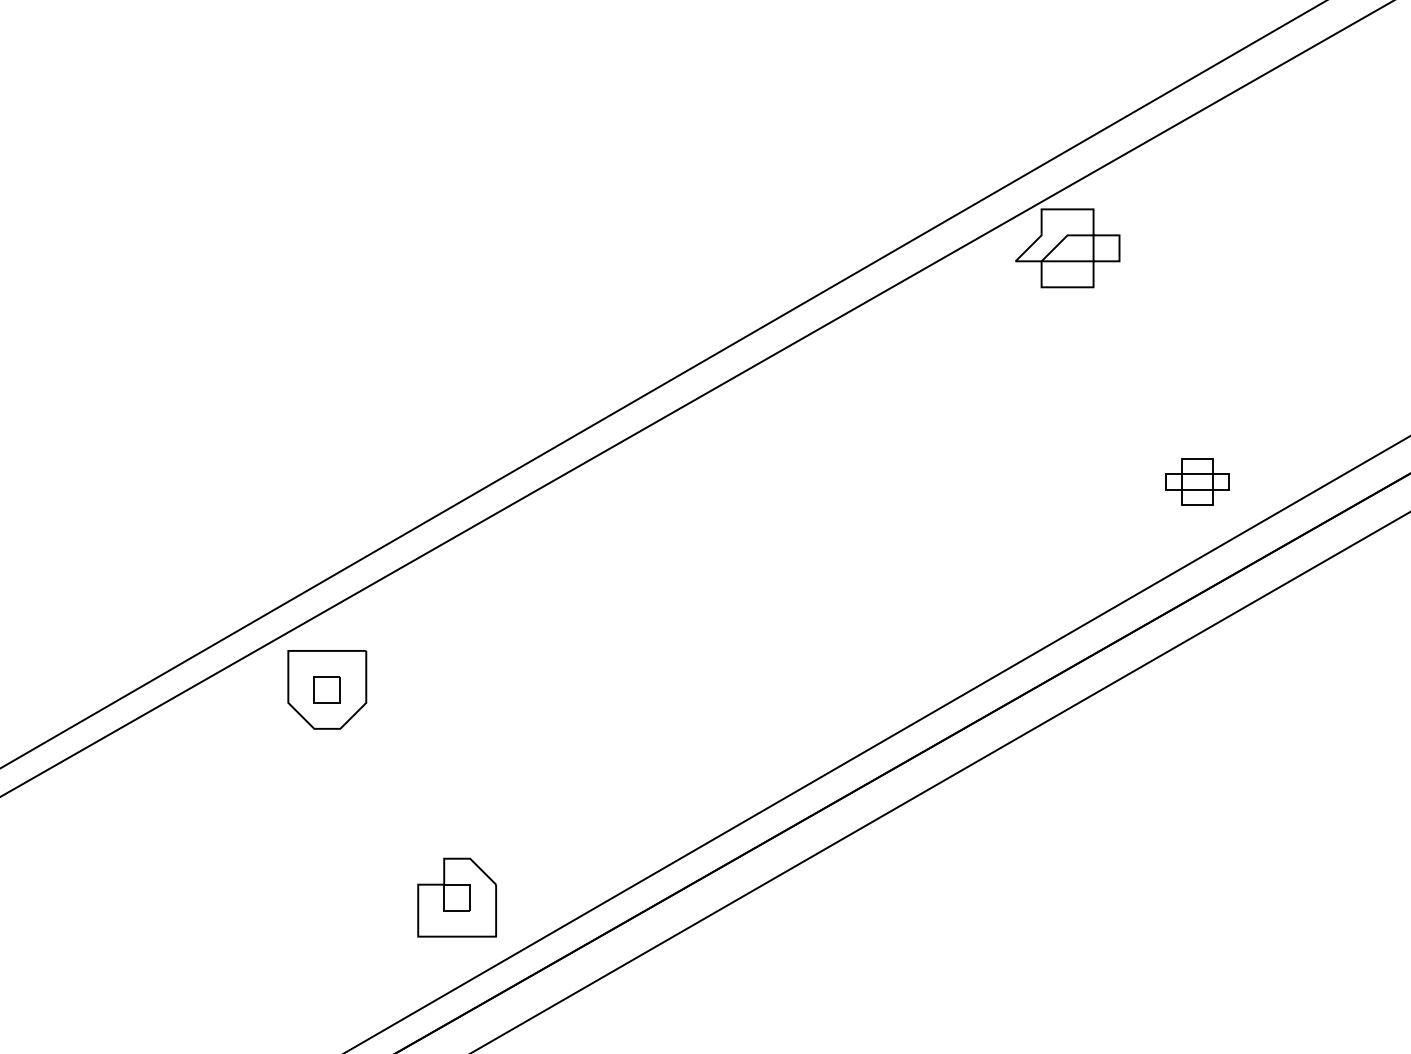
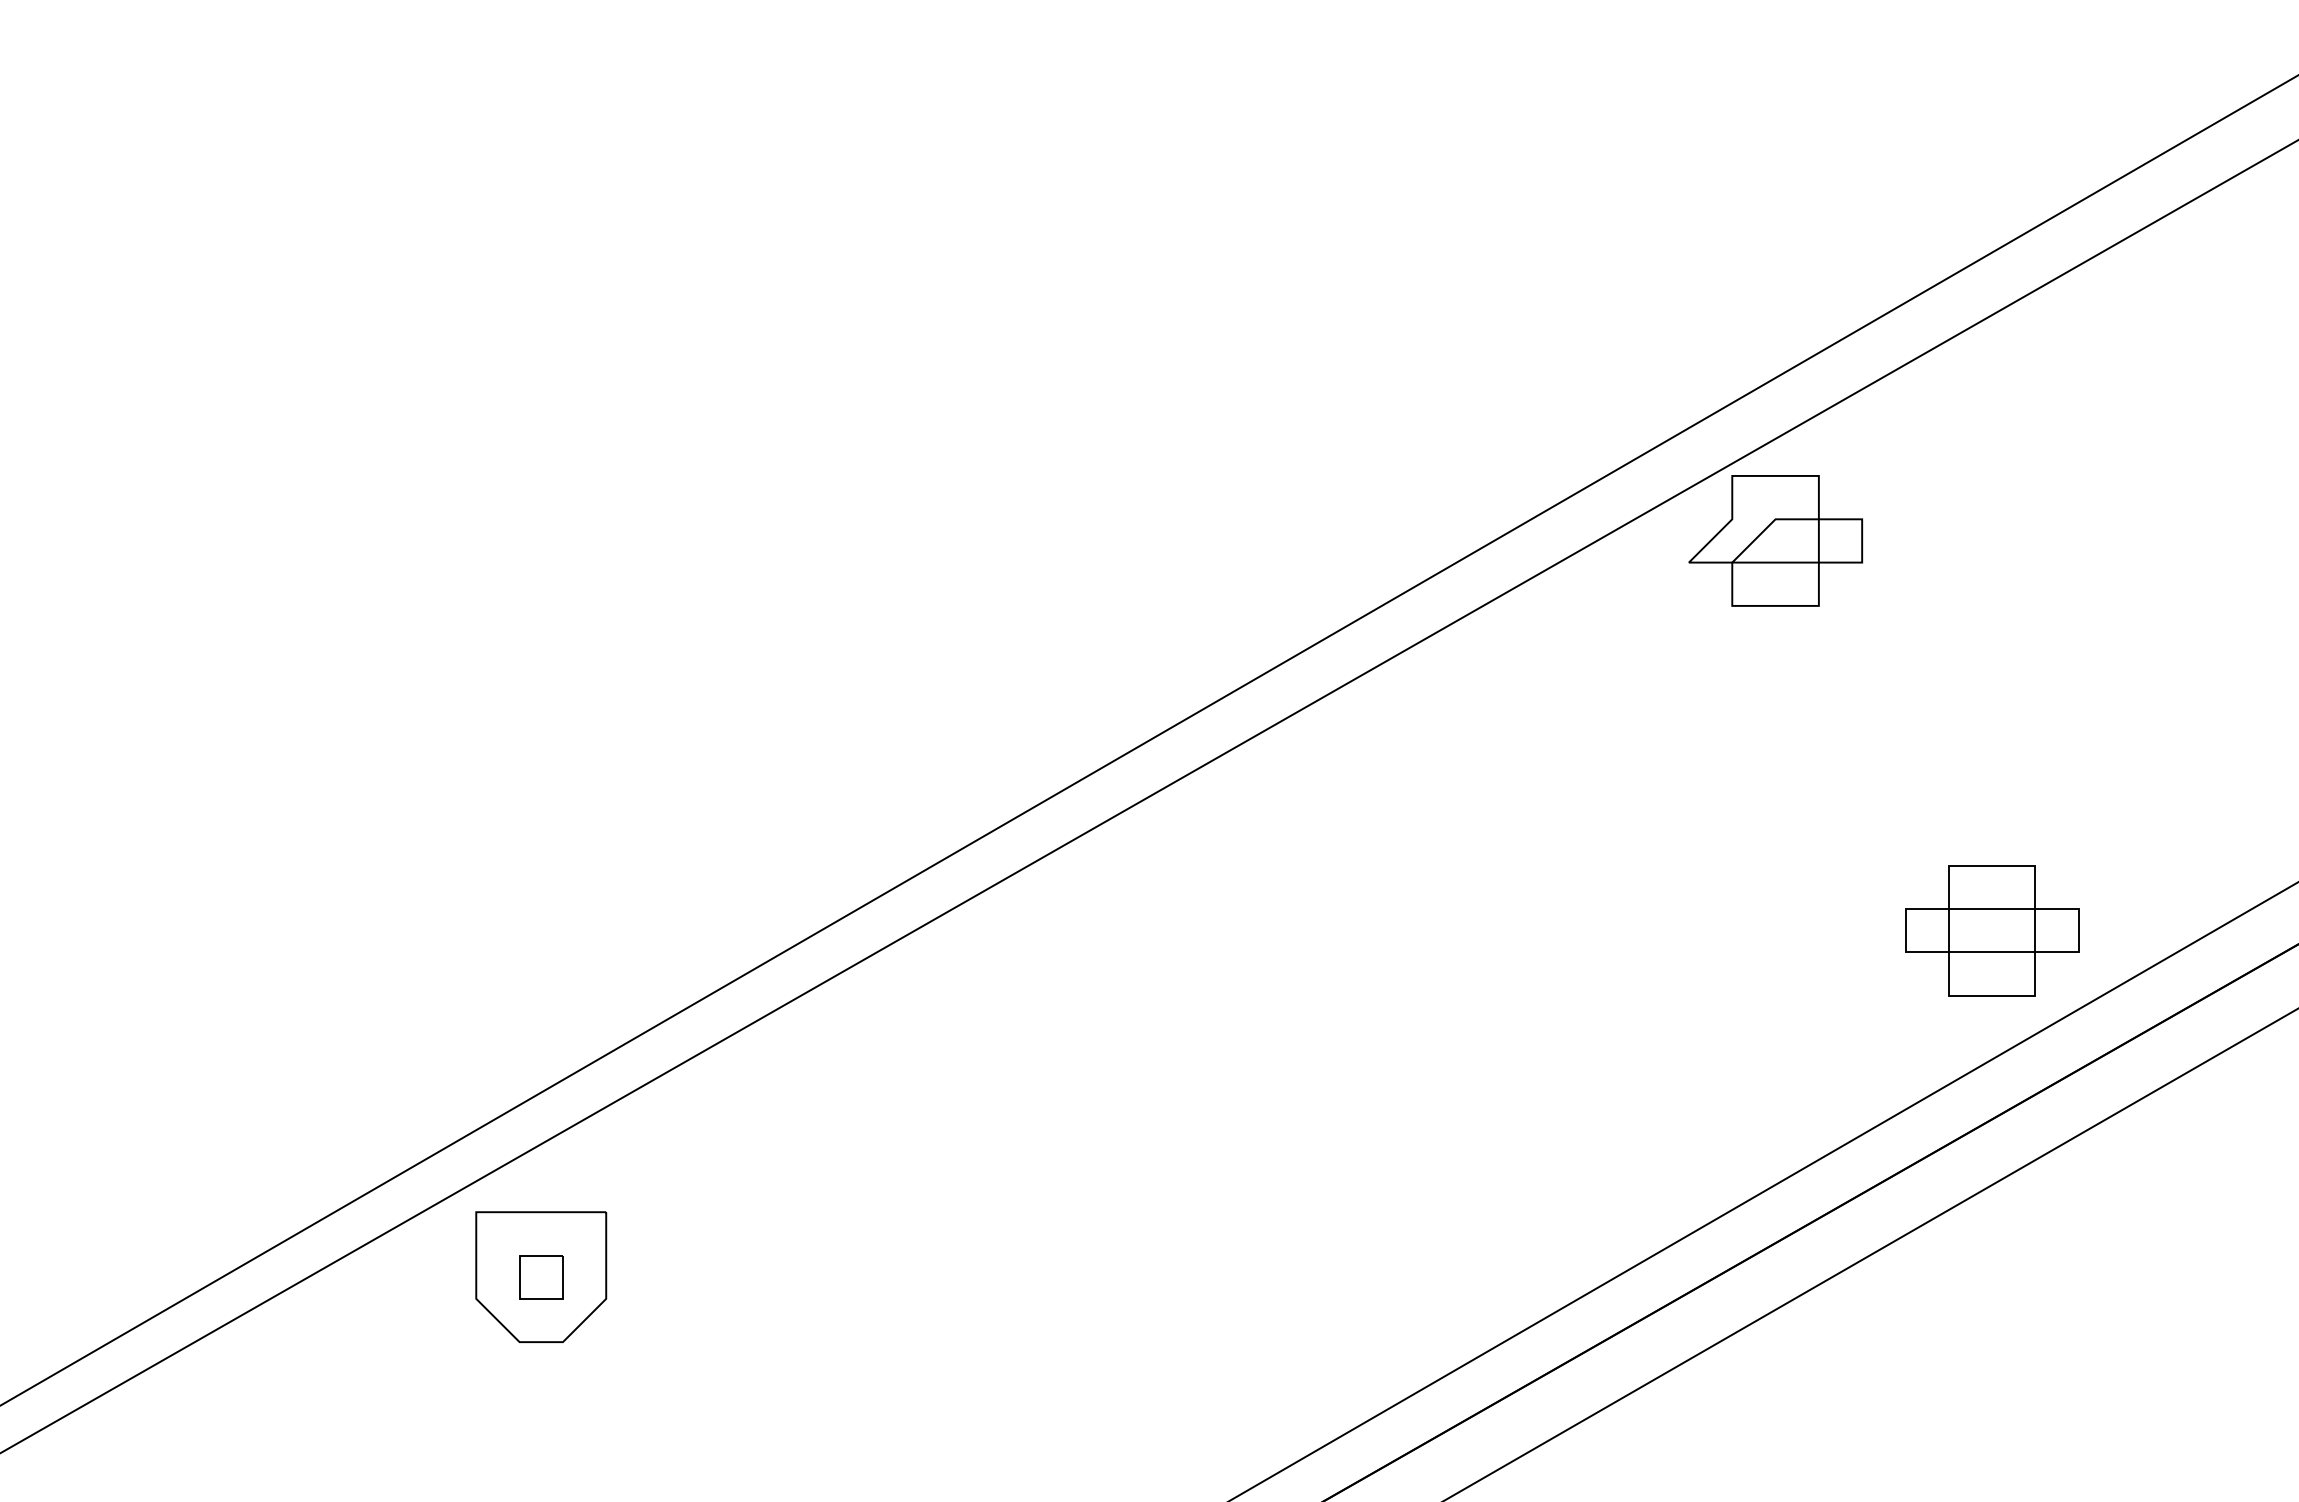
part: (1197, 481) -> (1992, 929), size x1.67

